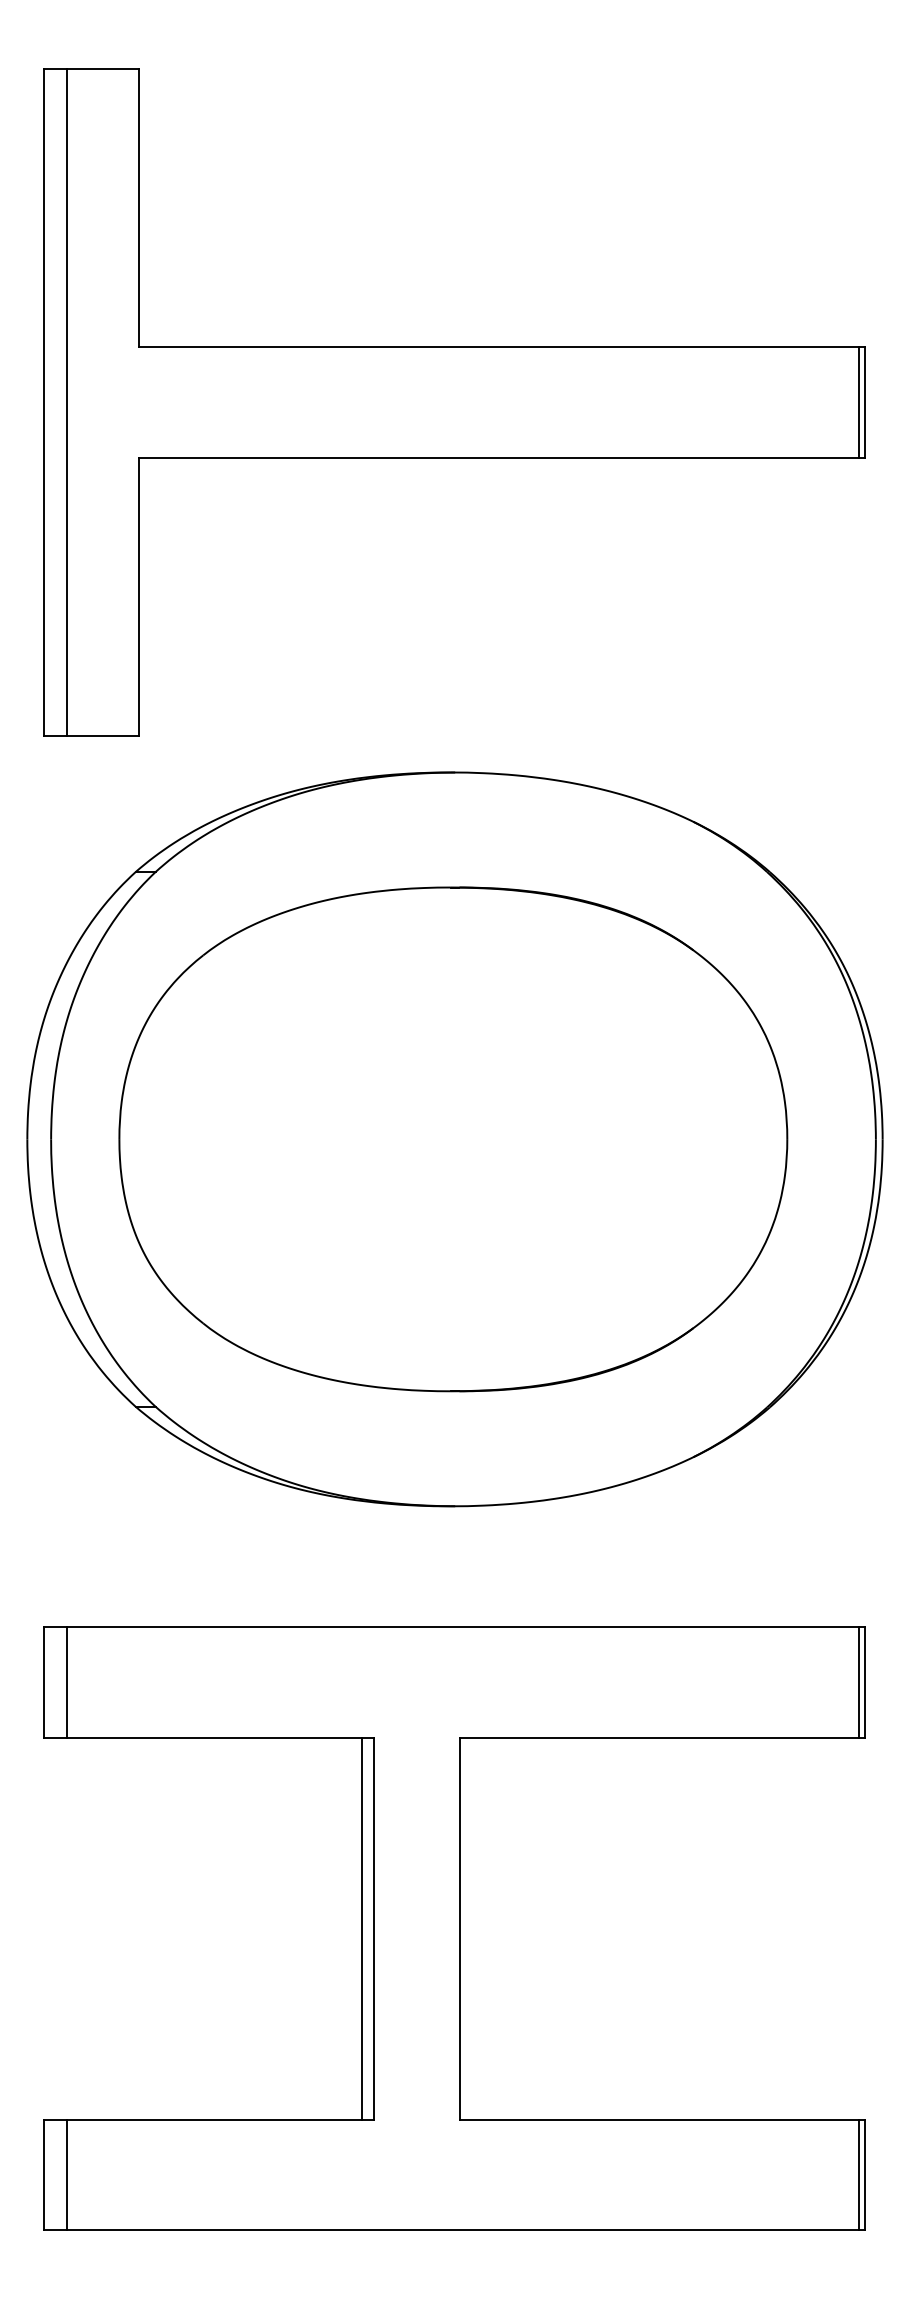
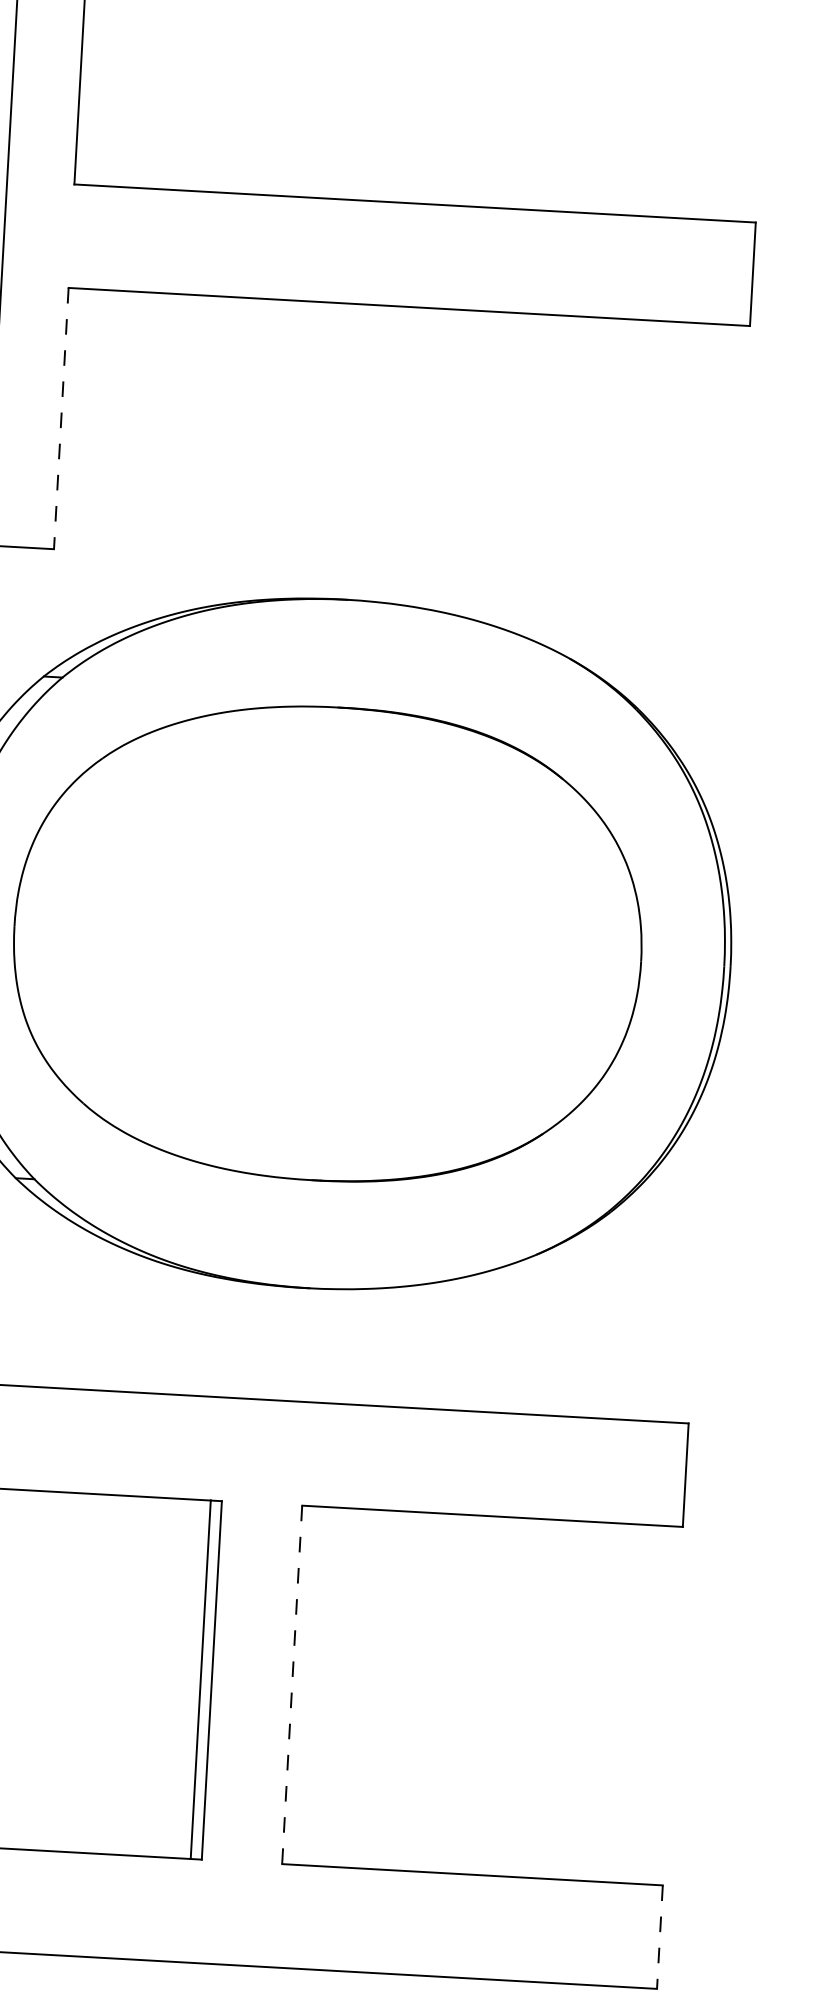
line: (859, 402) -> (747, 273), removed
line: (138, 597) -> (60, 419), solid -> dashed
line: (859, 1682) -> (680, 1474), removed
line: (459, 1929) -> (292, 1685), solid -> dashed
line: (859, 2174) -> (654, 1936), removed
line: (865, 2175) -> (660, 1937), solid -> dashed

